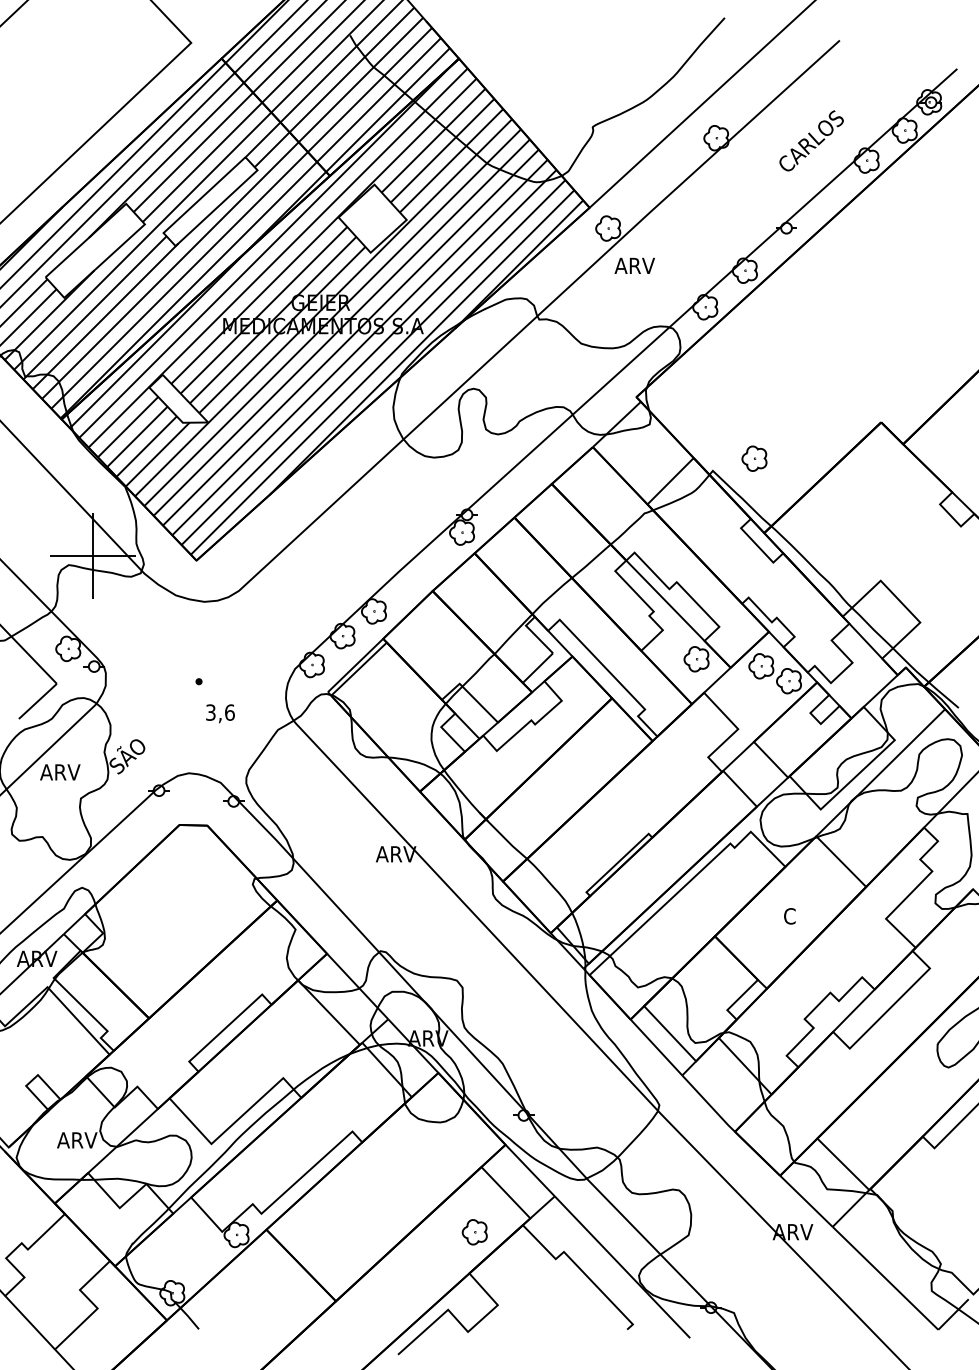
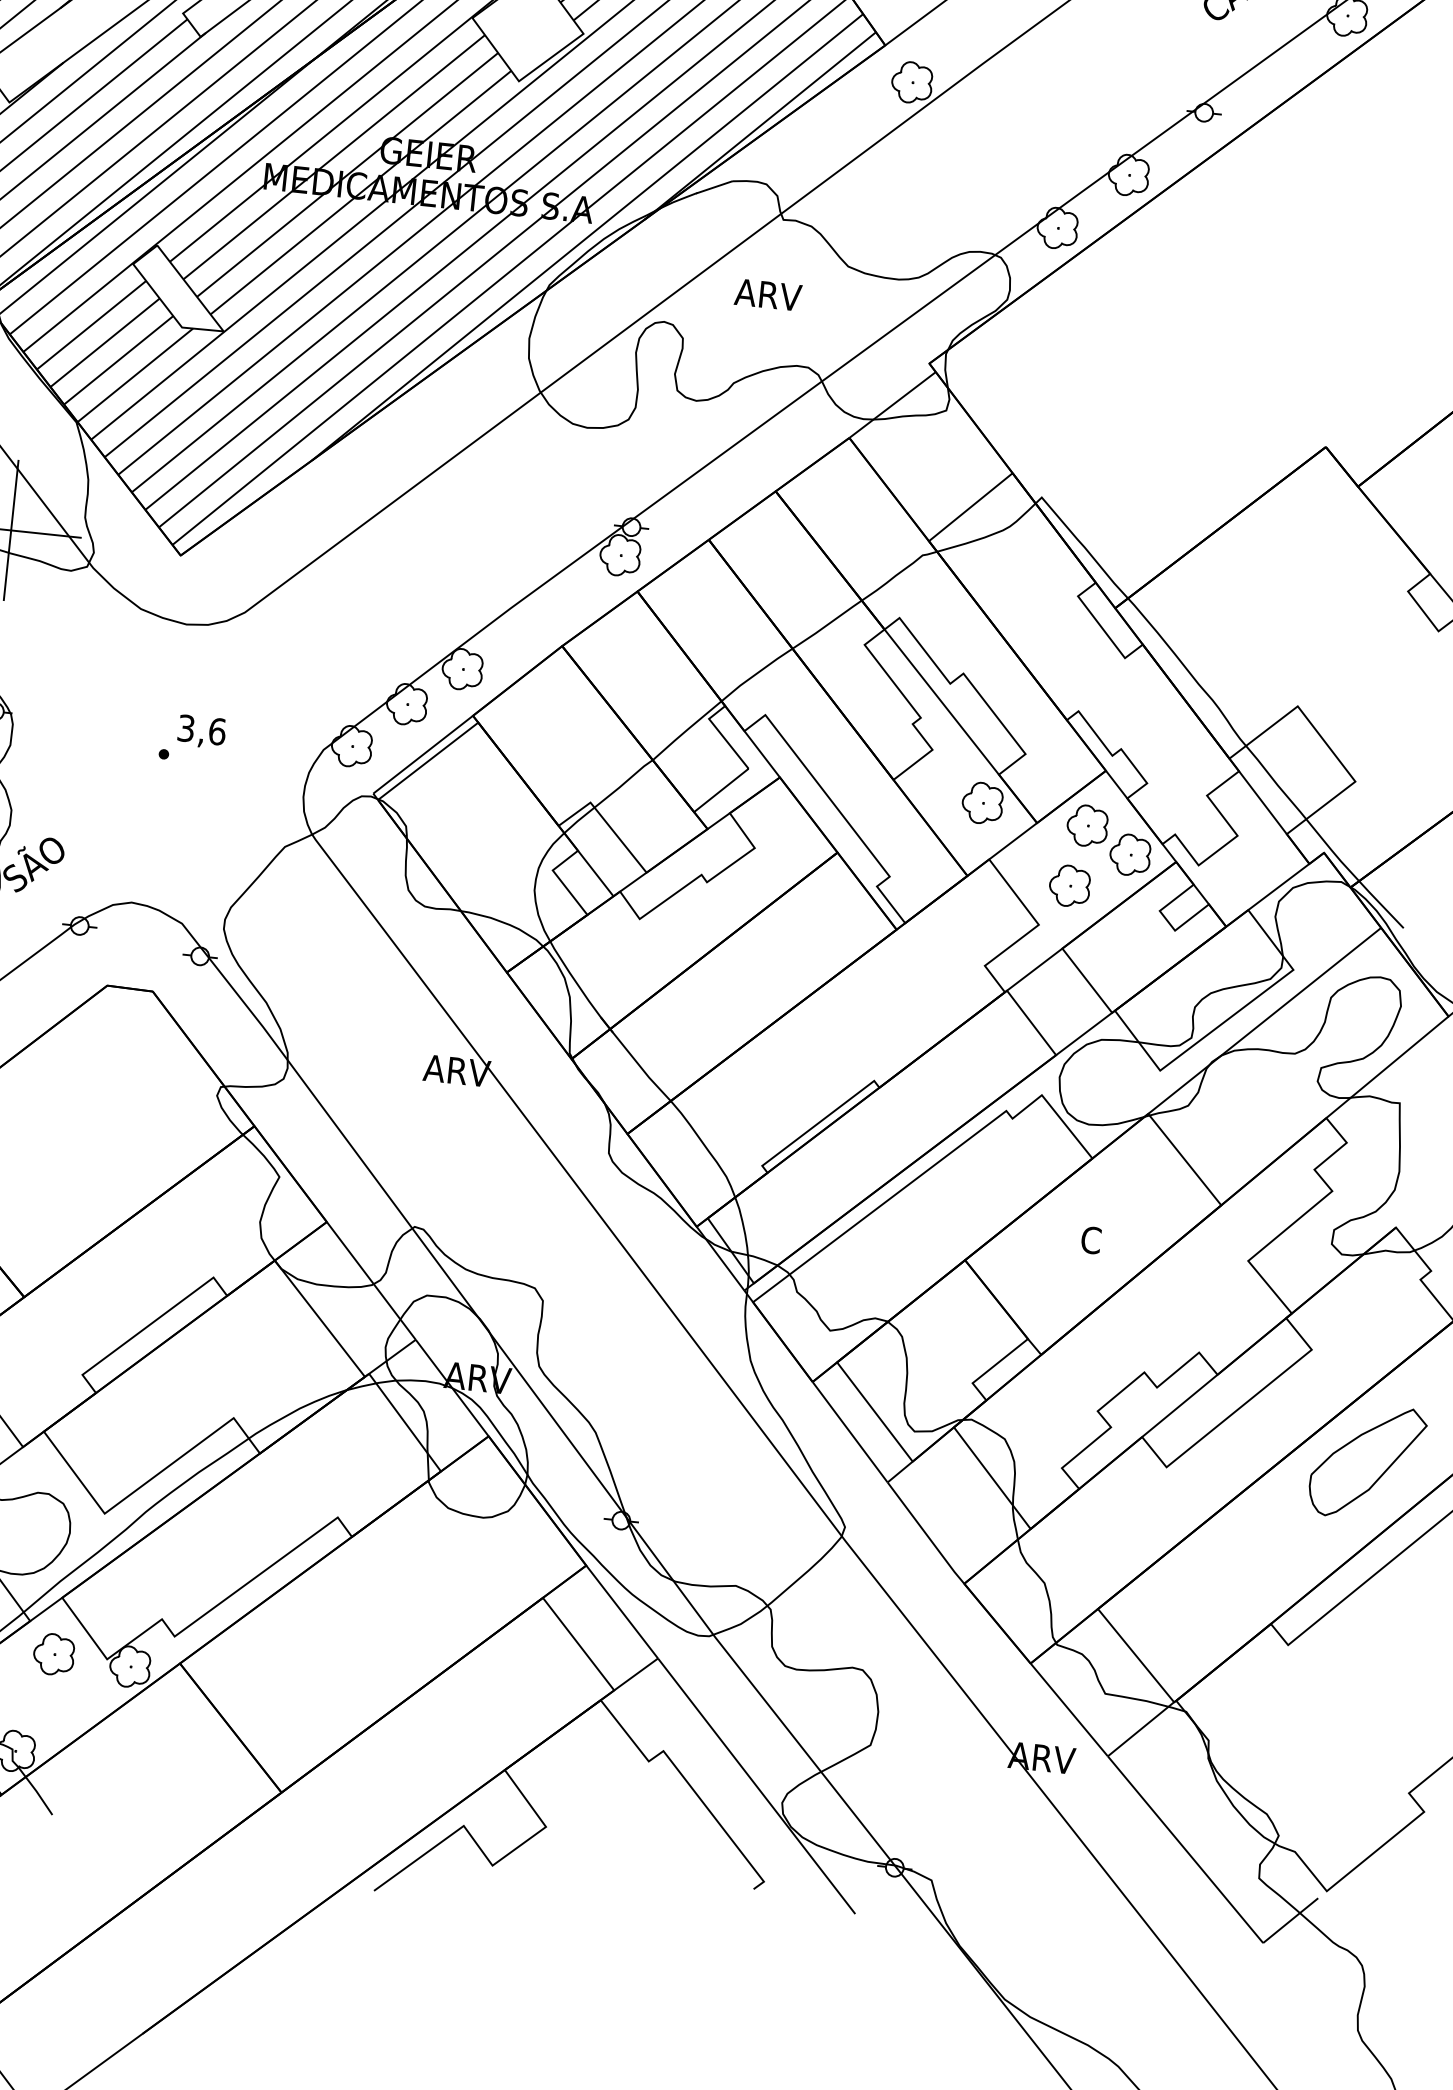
text: (634, 265) -> (767, 294), moved
part: (754, 458) -> (1069, 885), moved
text: (220, 713) -> (201, 731), moved
part: (474, 1232) -> (53, 1654), moved

